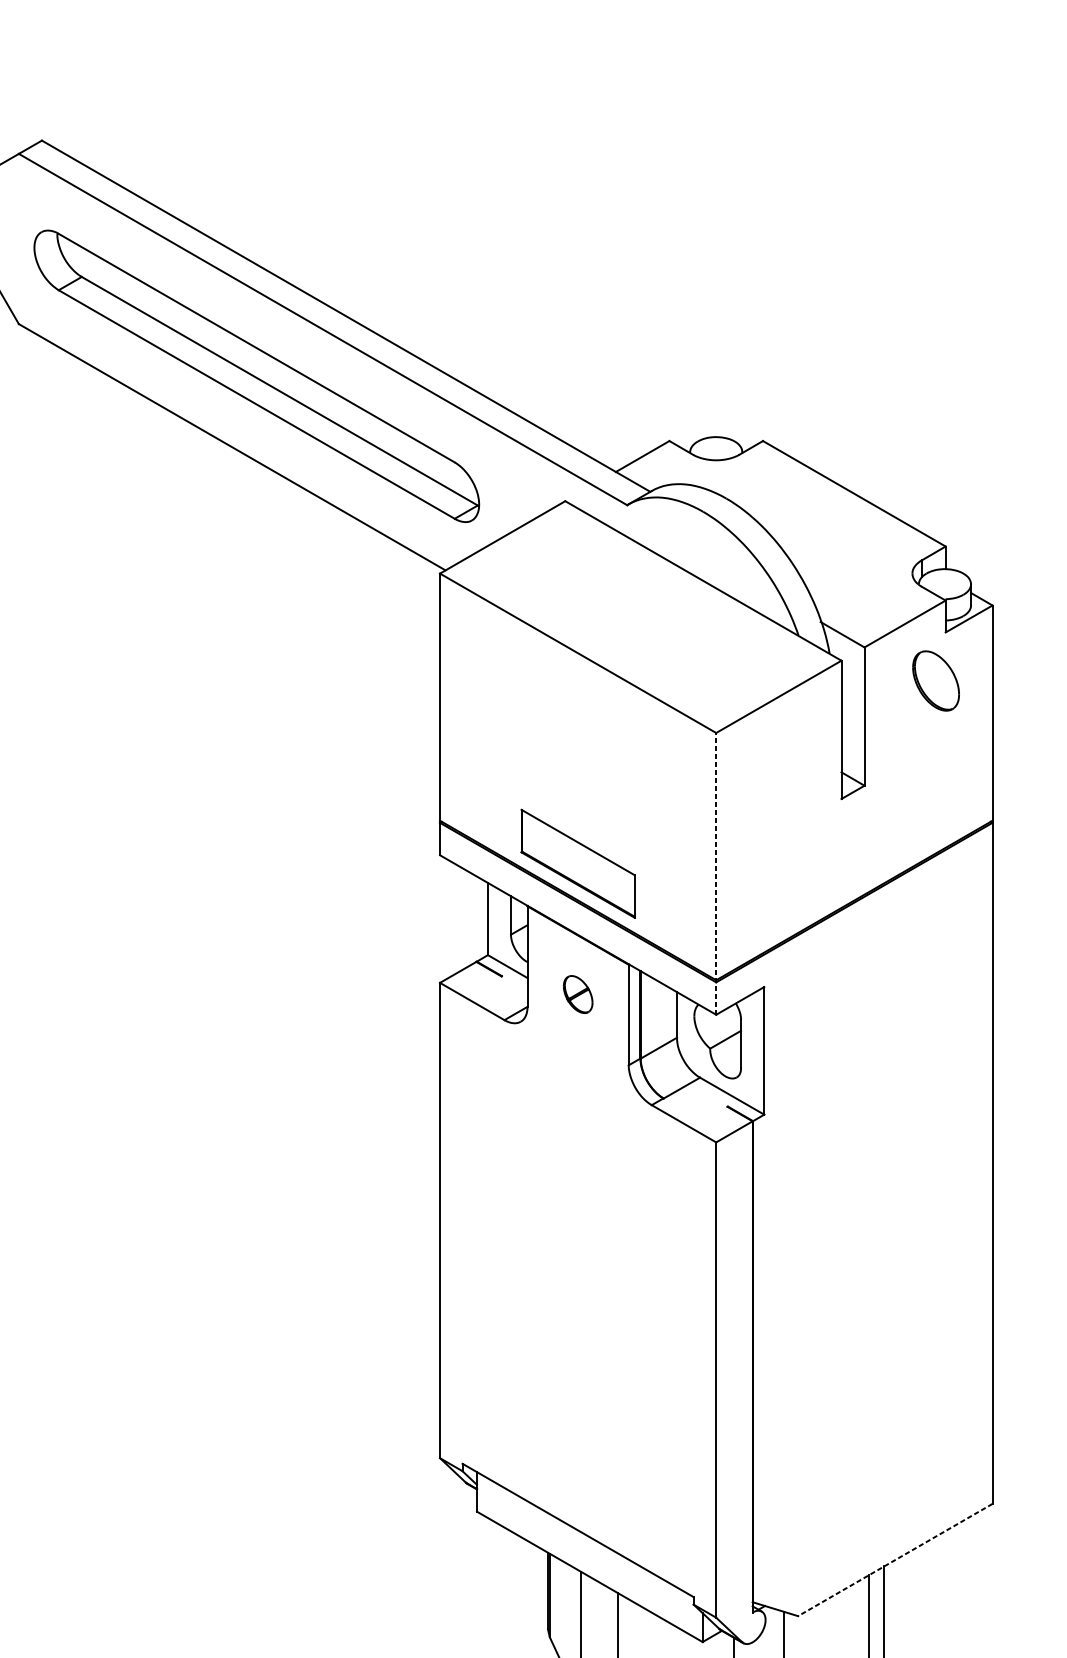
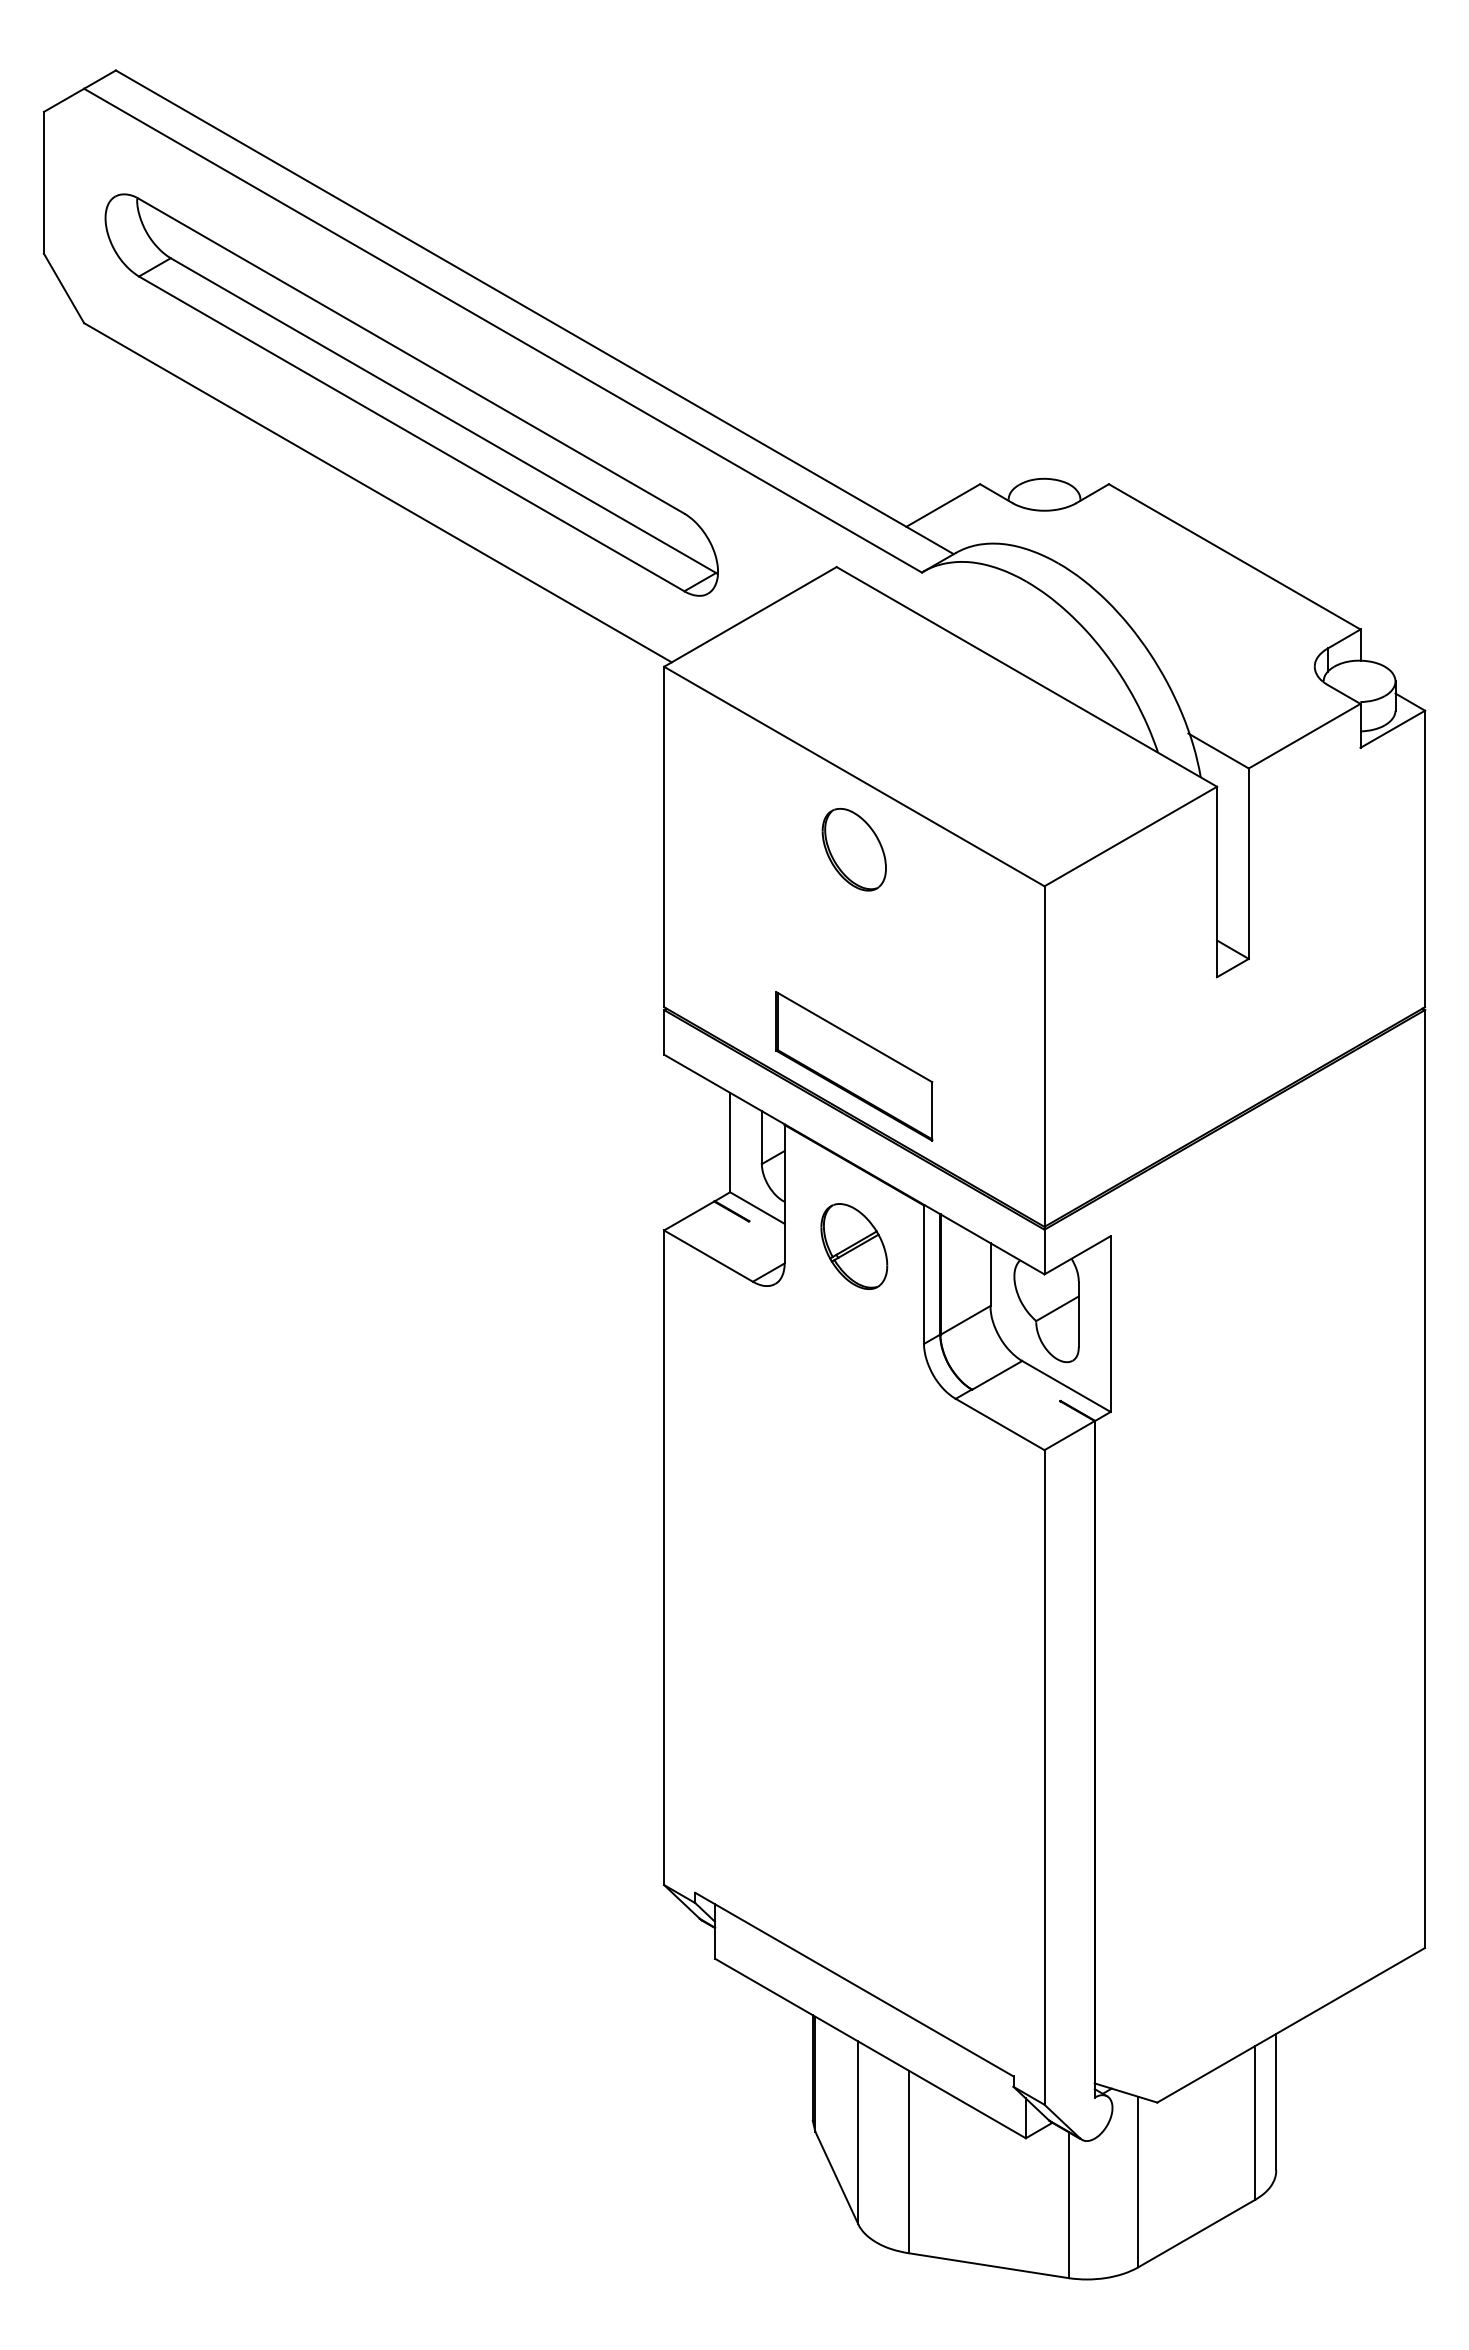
part: (935, 680) -> (853, 849), moved
line: (716, 873) -> (1044, 1079), dashed -> solid
part: (578, 994) -> (854, 1246), size x1.67
line: (895, 1560) -> (1291, 2025), dashed -> solid

